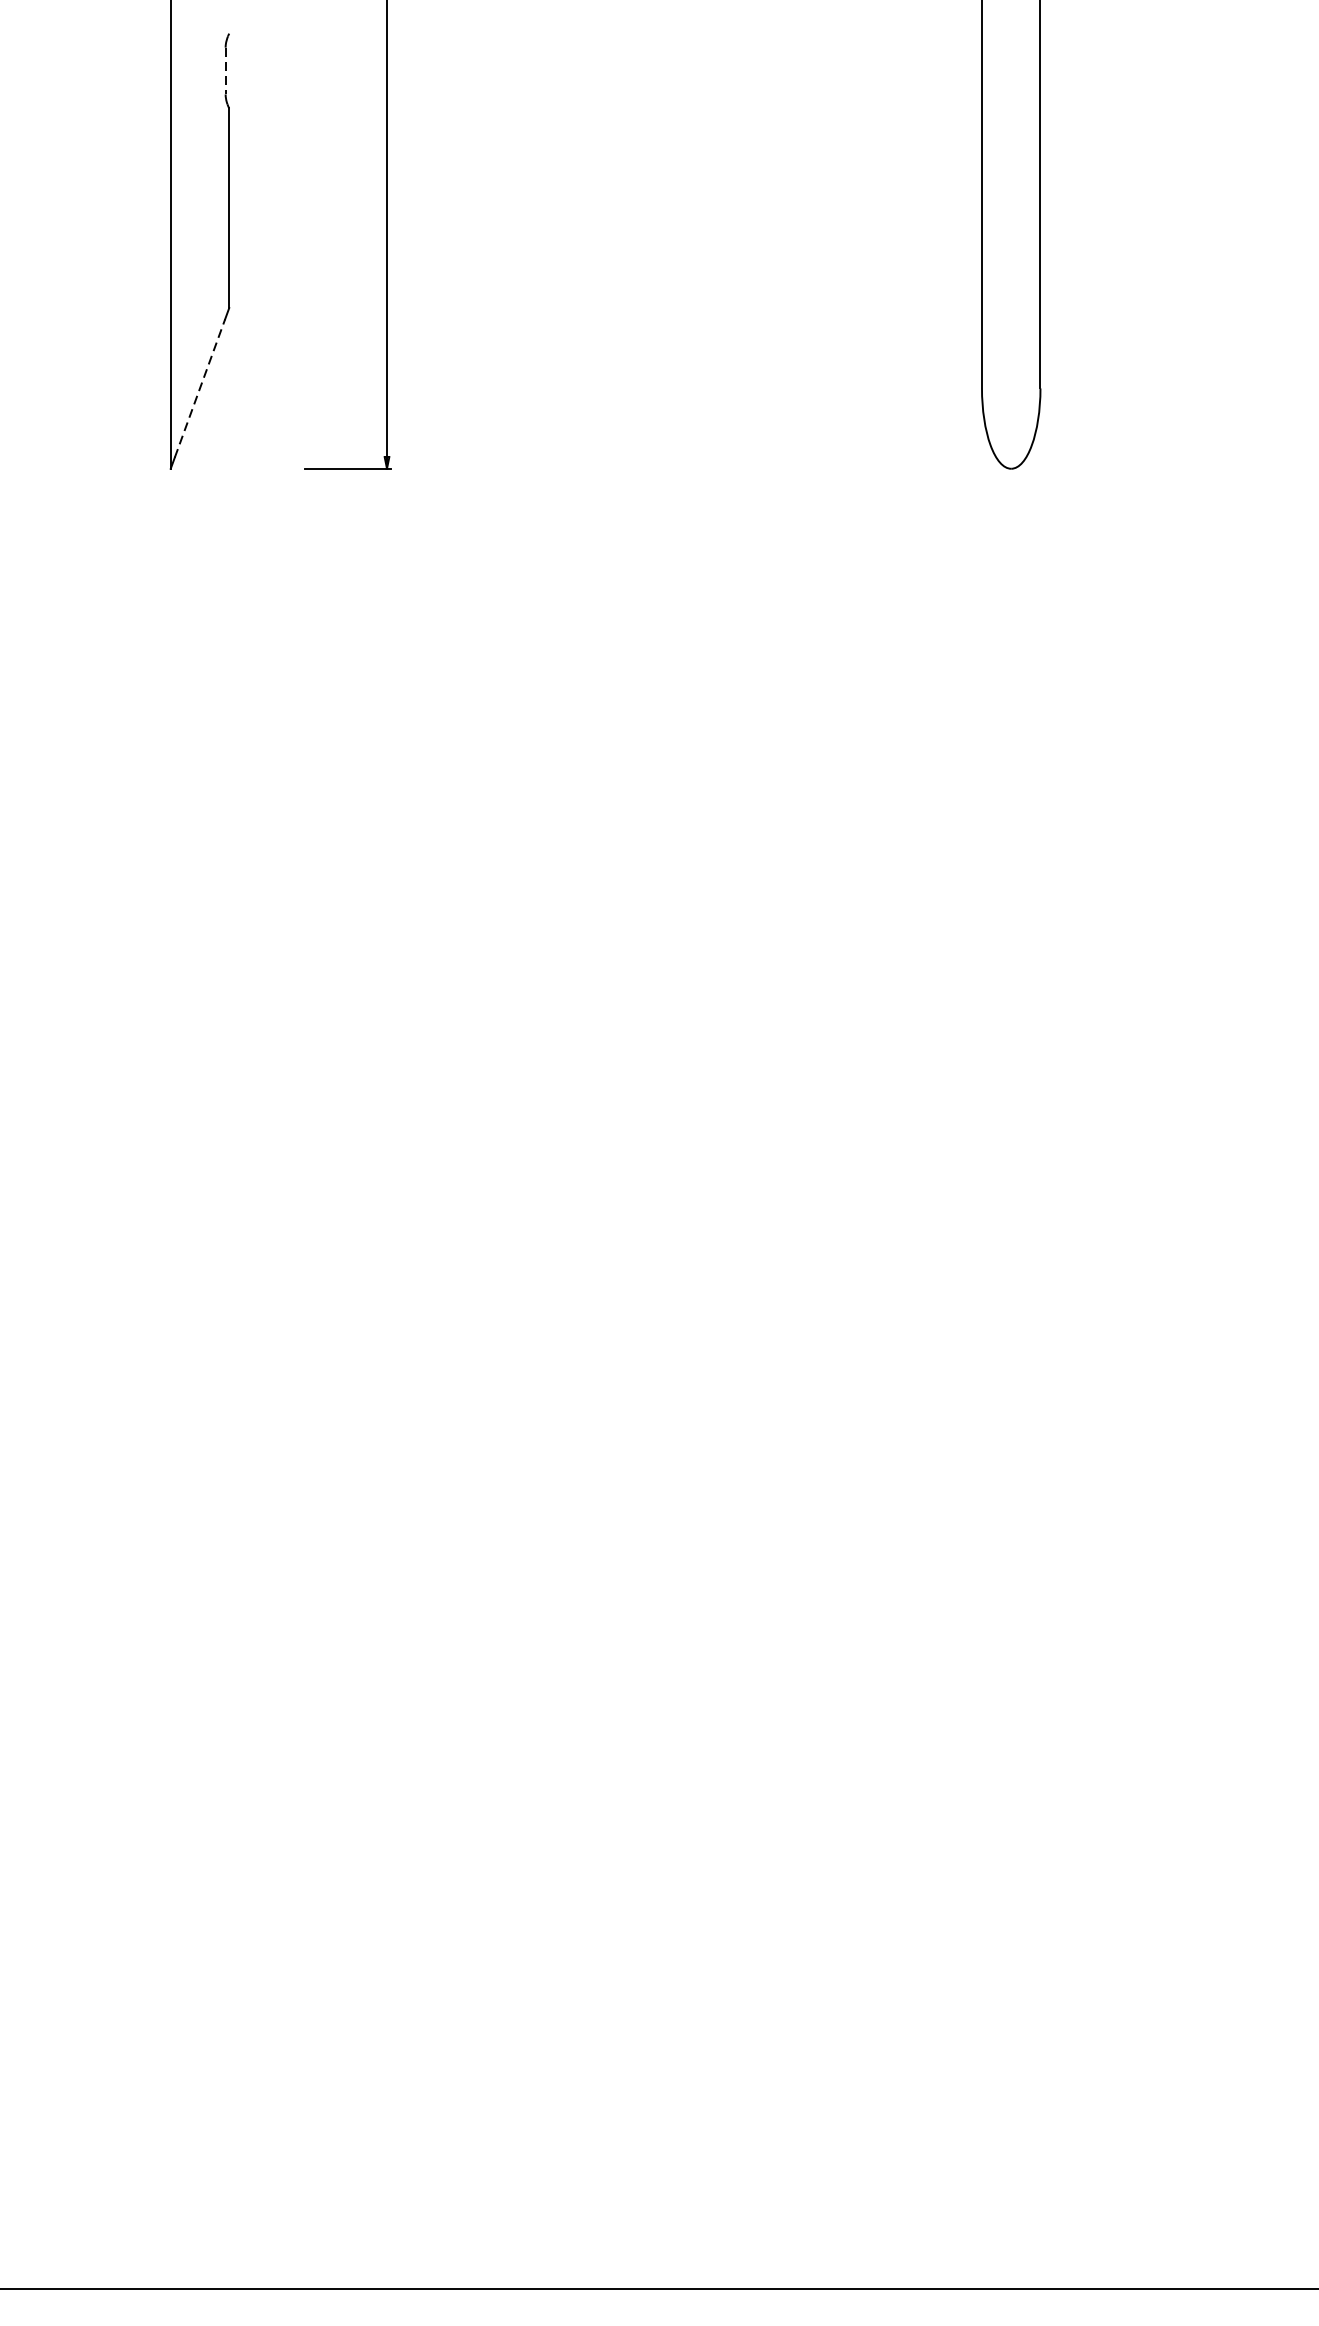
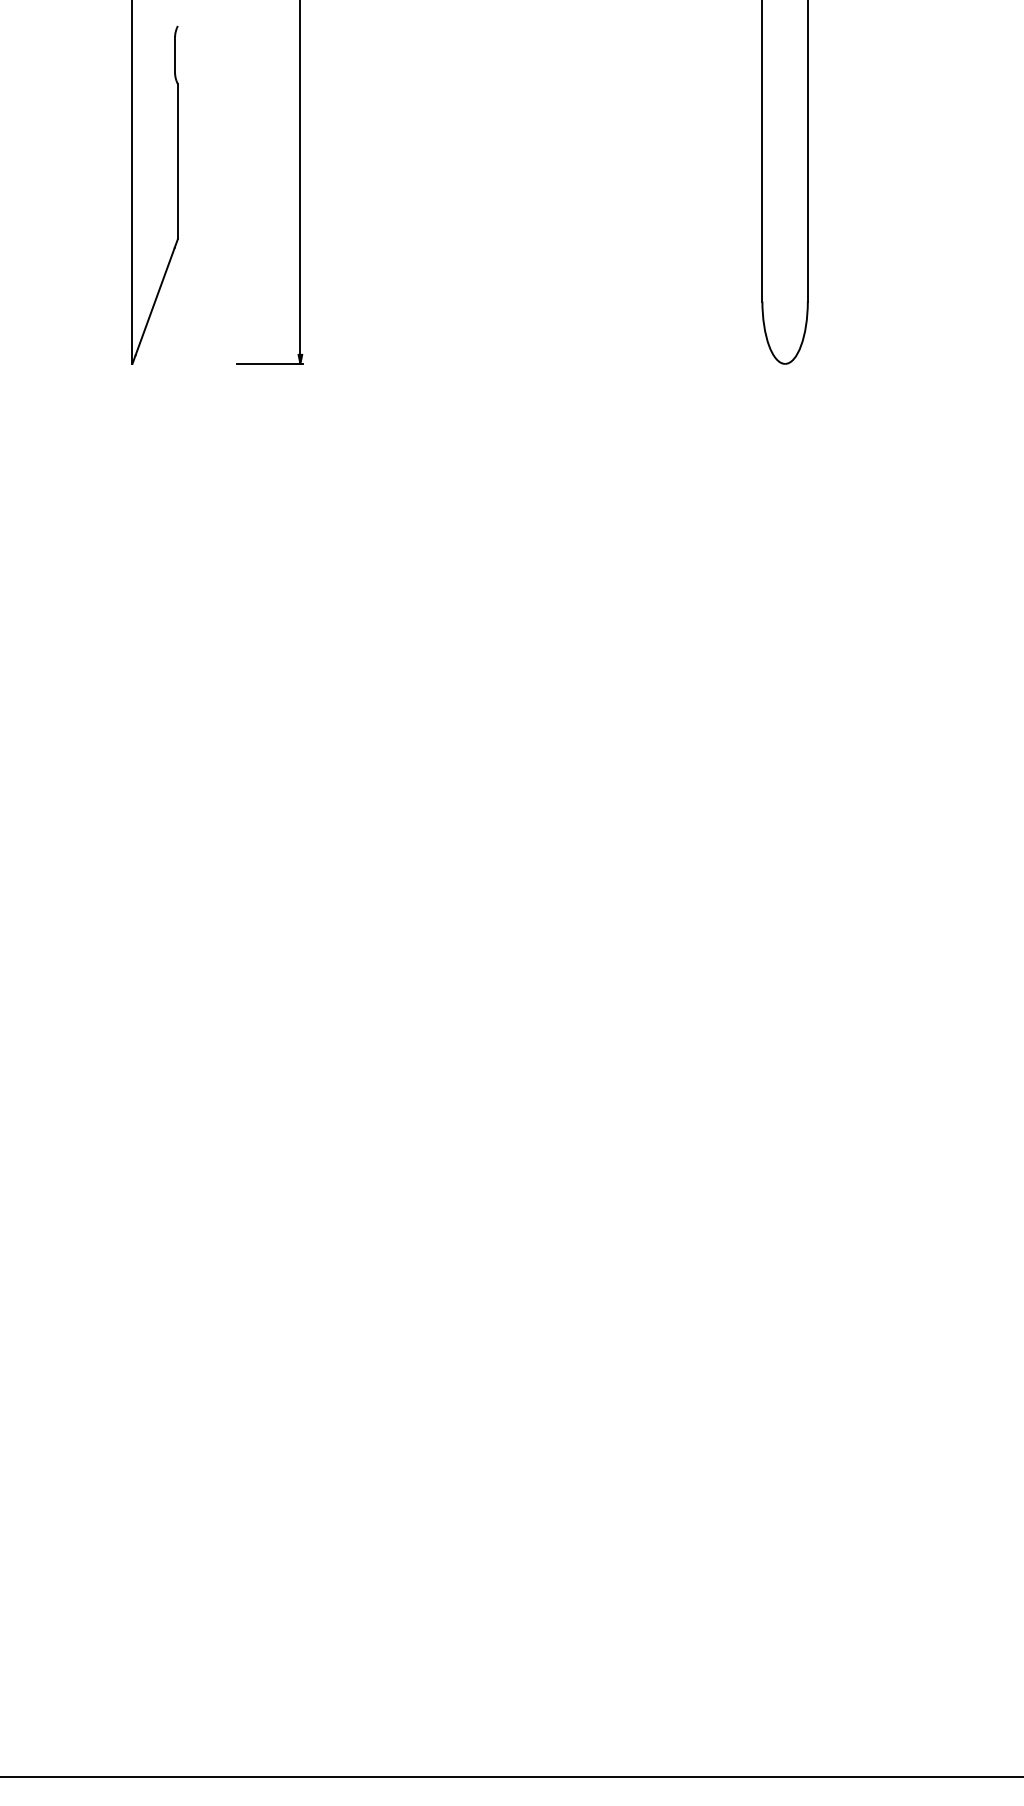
line: (226, 71) -> (175, 55), dashed -> solid
line: (200, 388) -> (155, 301), dashed -> solid

